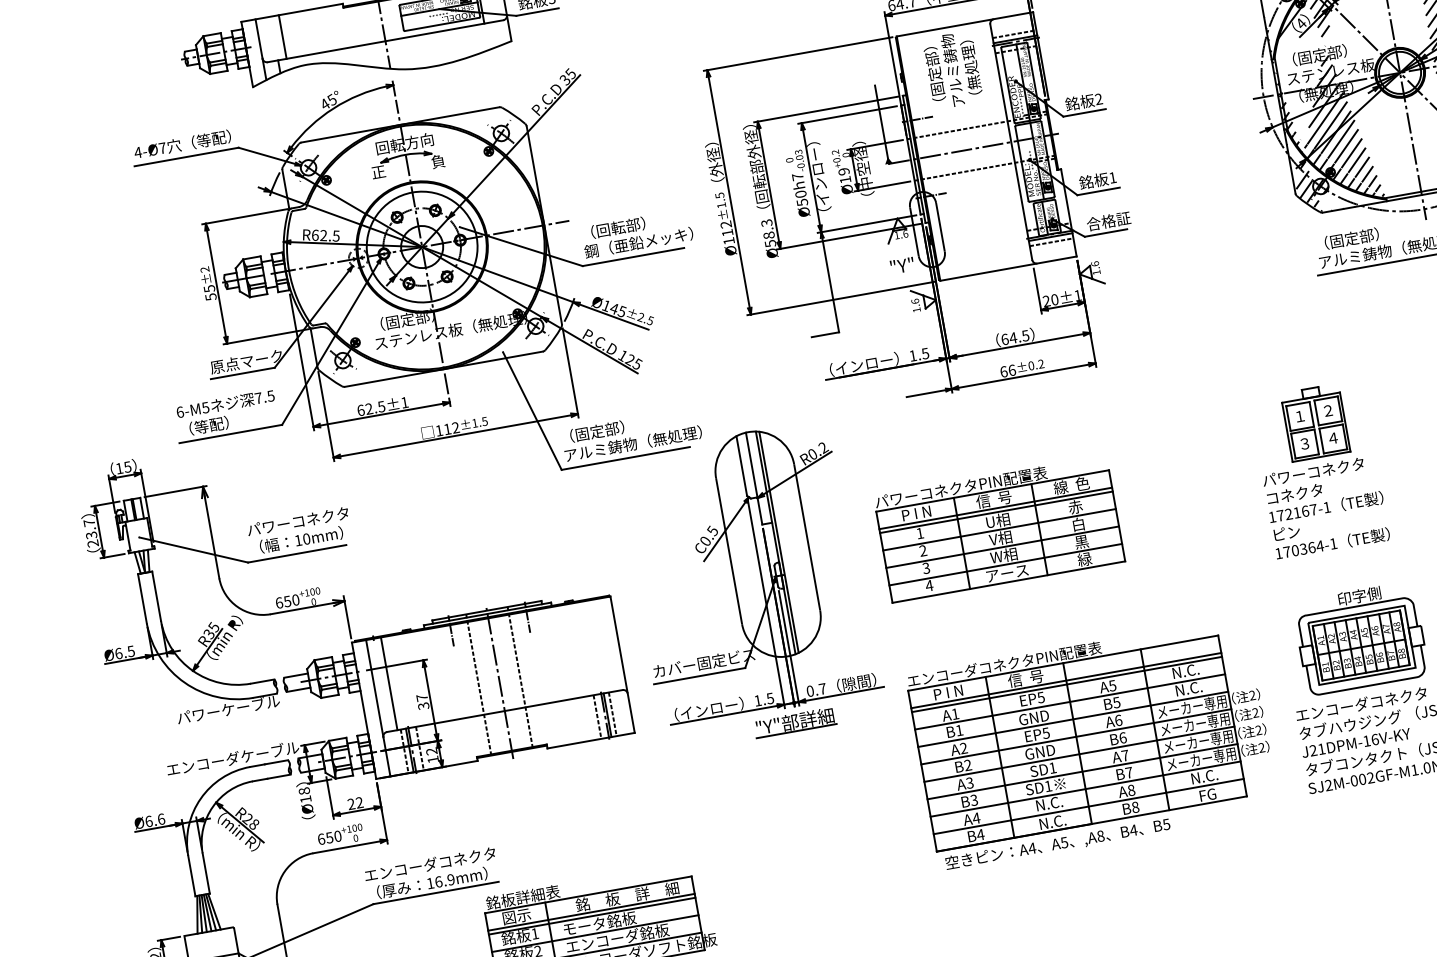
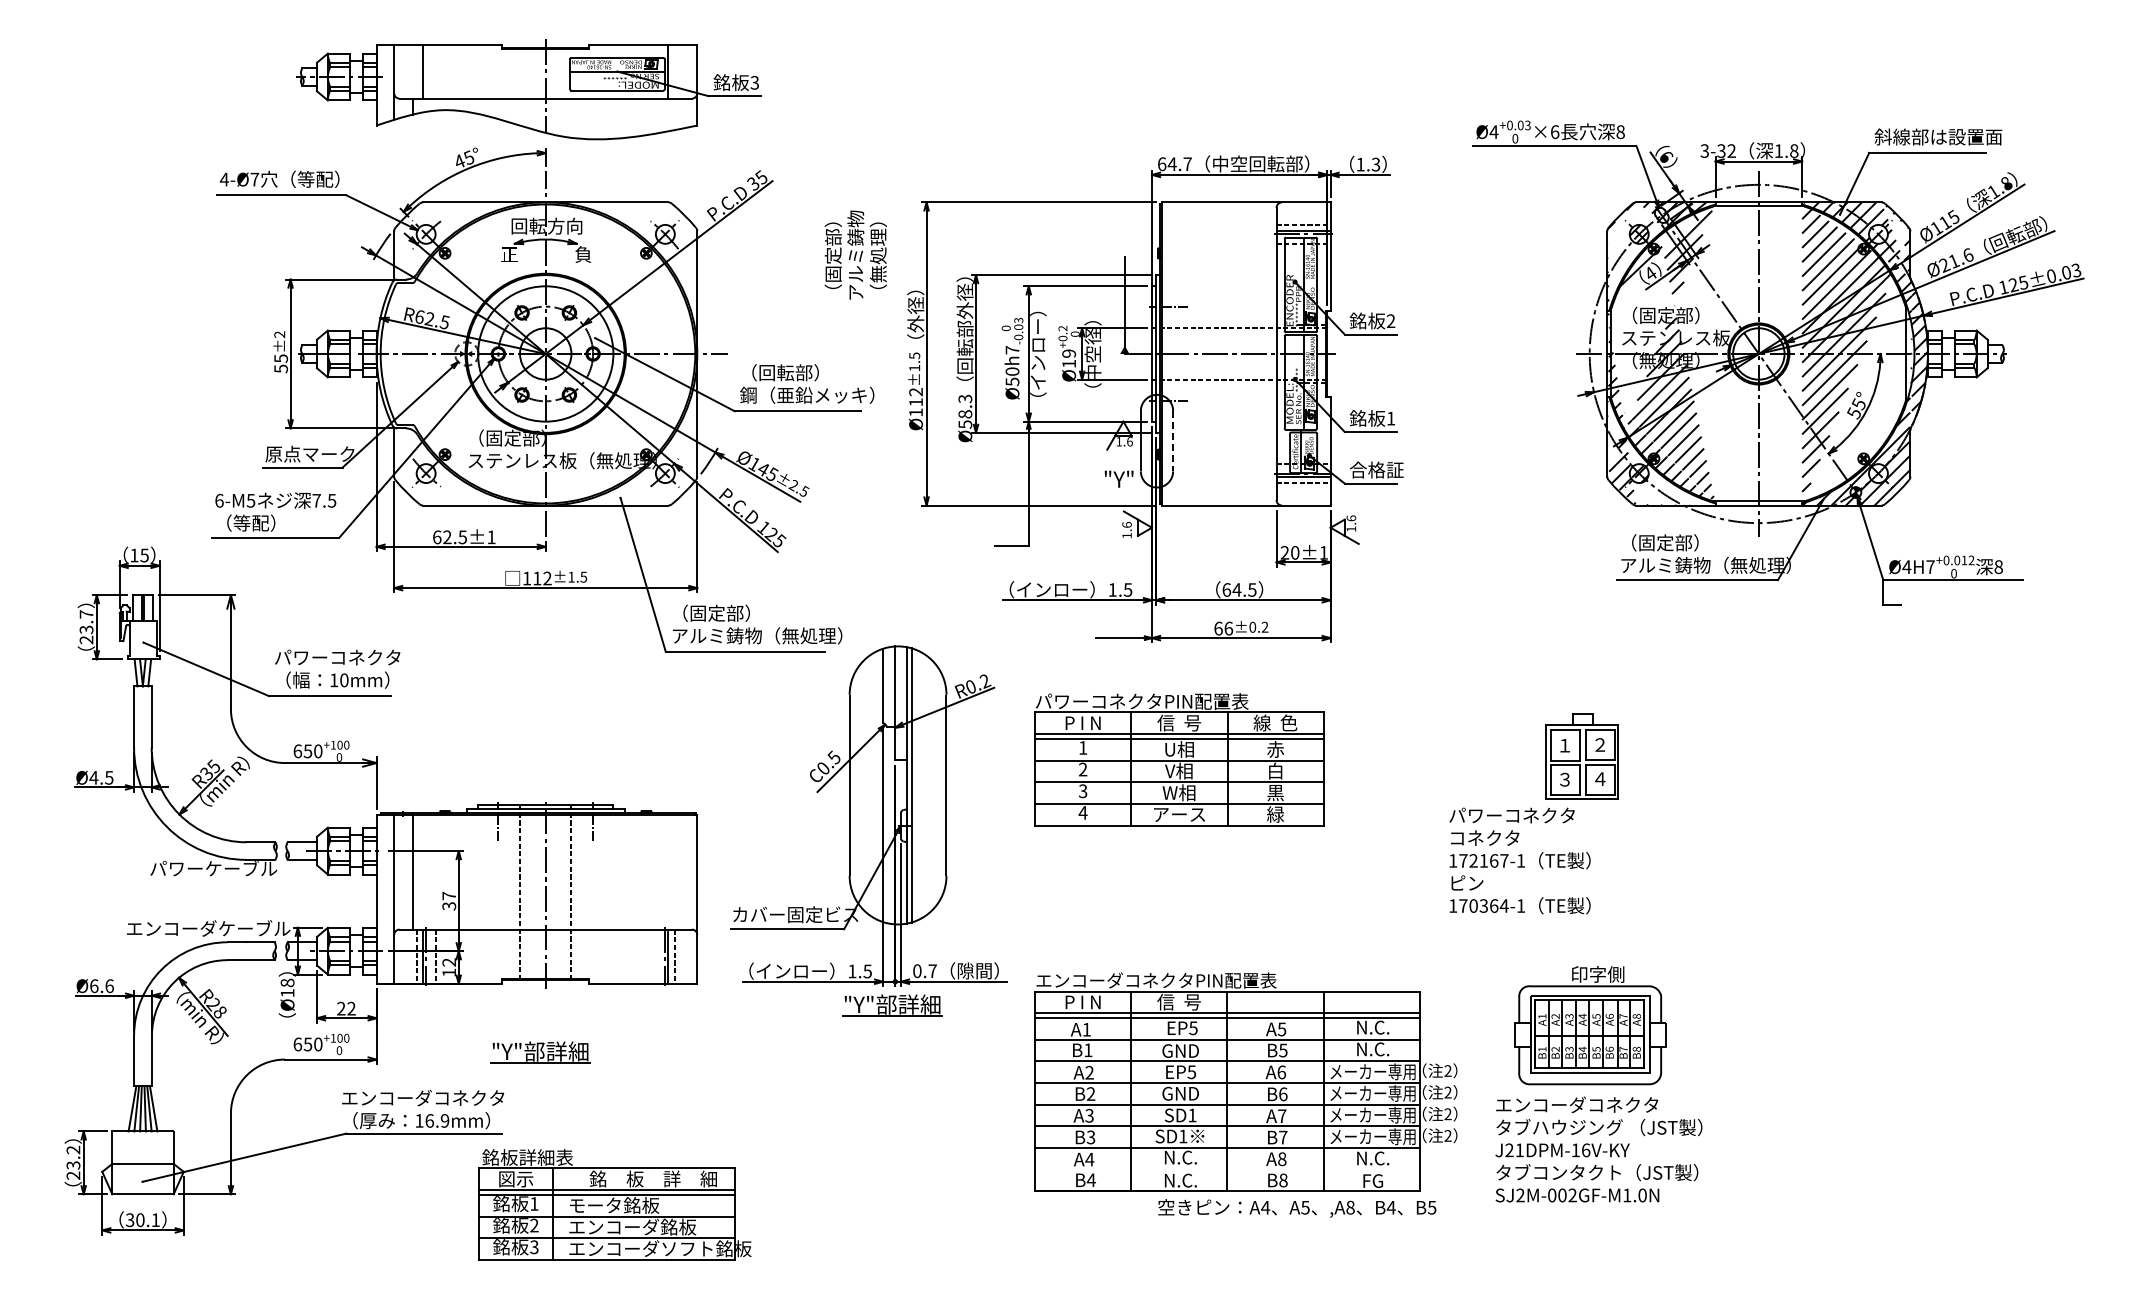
text: (952, 69) -> (855, 254), moved
line: (940, 227) -> (1173, 441), solid -> dashed
text: (1325, 507) -> (1519, 860), moved
part: (999, 528) -> (1179, 759), moved
text: (118, 653) -> (93, 777), Ø6.5 -> Ø4.5
line: (597, 717) -> (655, 956), removed
line: (1088, 806) -> (1227, 1169), removed
part: (518, 810) -> (540, 1052), added
text: (1058, 844) -> (1297, 1208), moved

